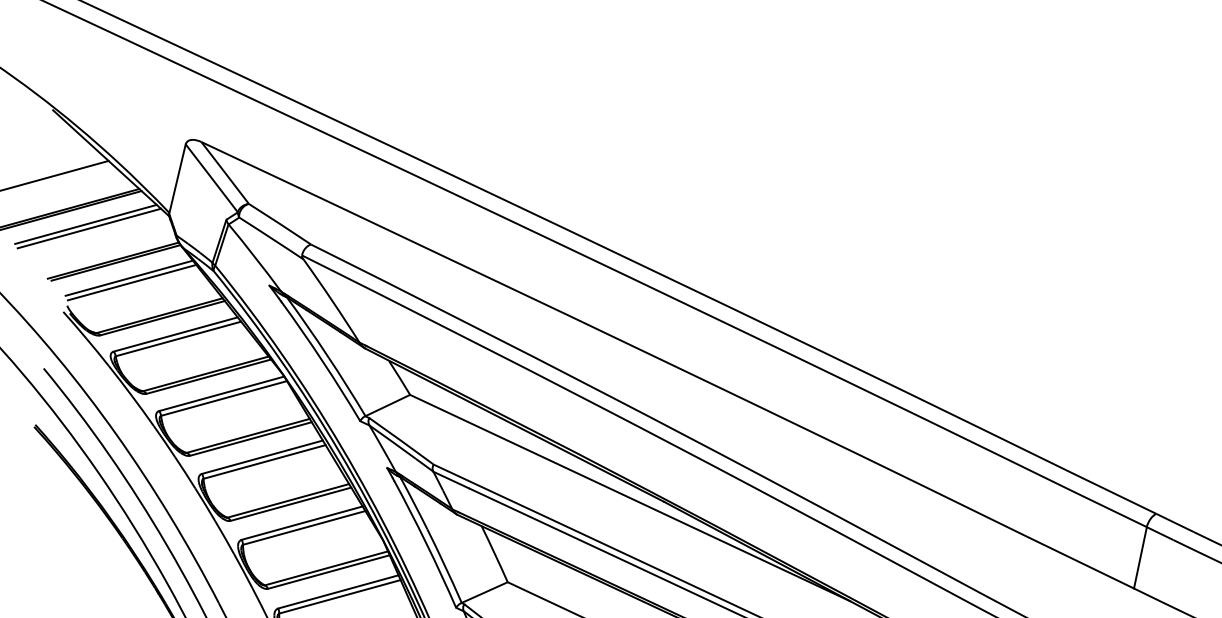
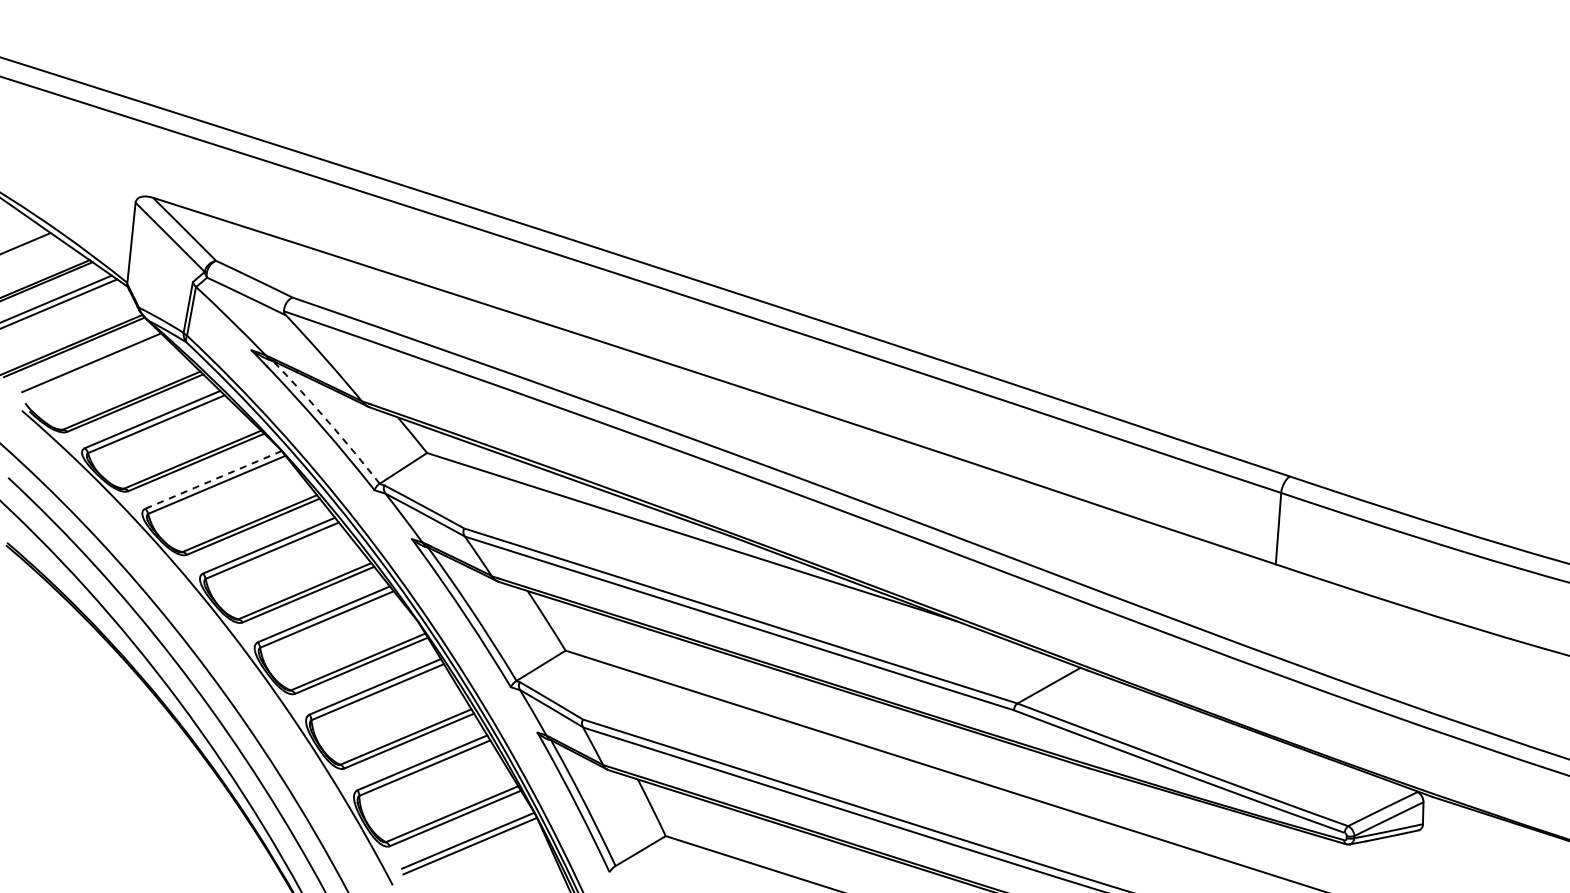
line: (132, 281) -> (95, 366), removed
arc: (328, 356) -> (328, 421), solid -> dashed
line: (222, 393) -> (214, 479), solid -> dashed

